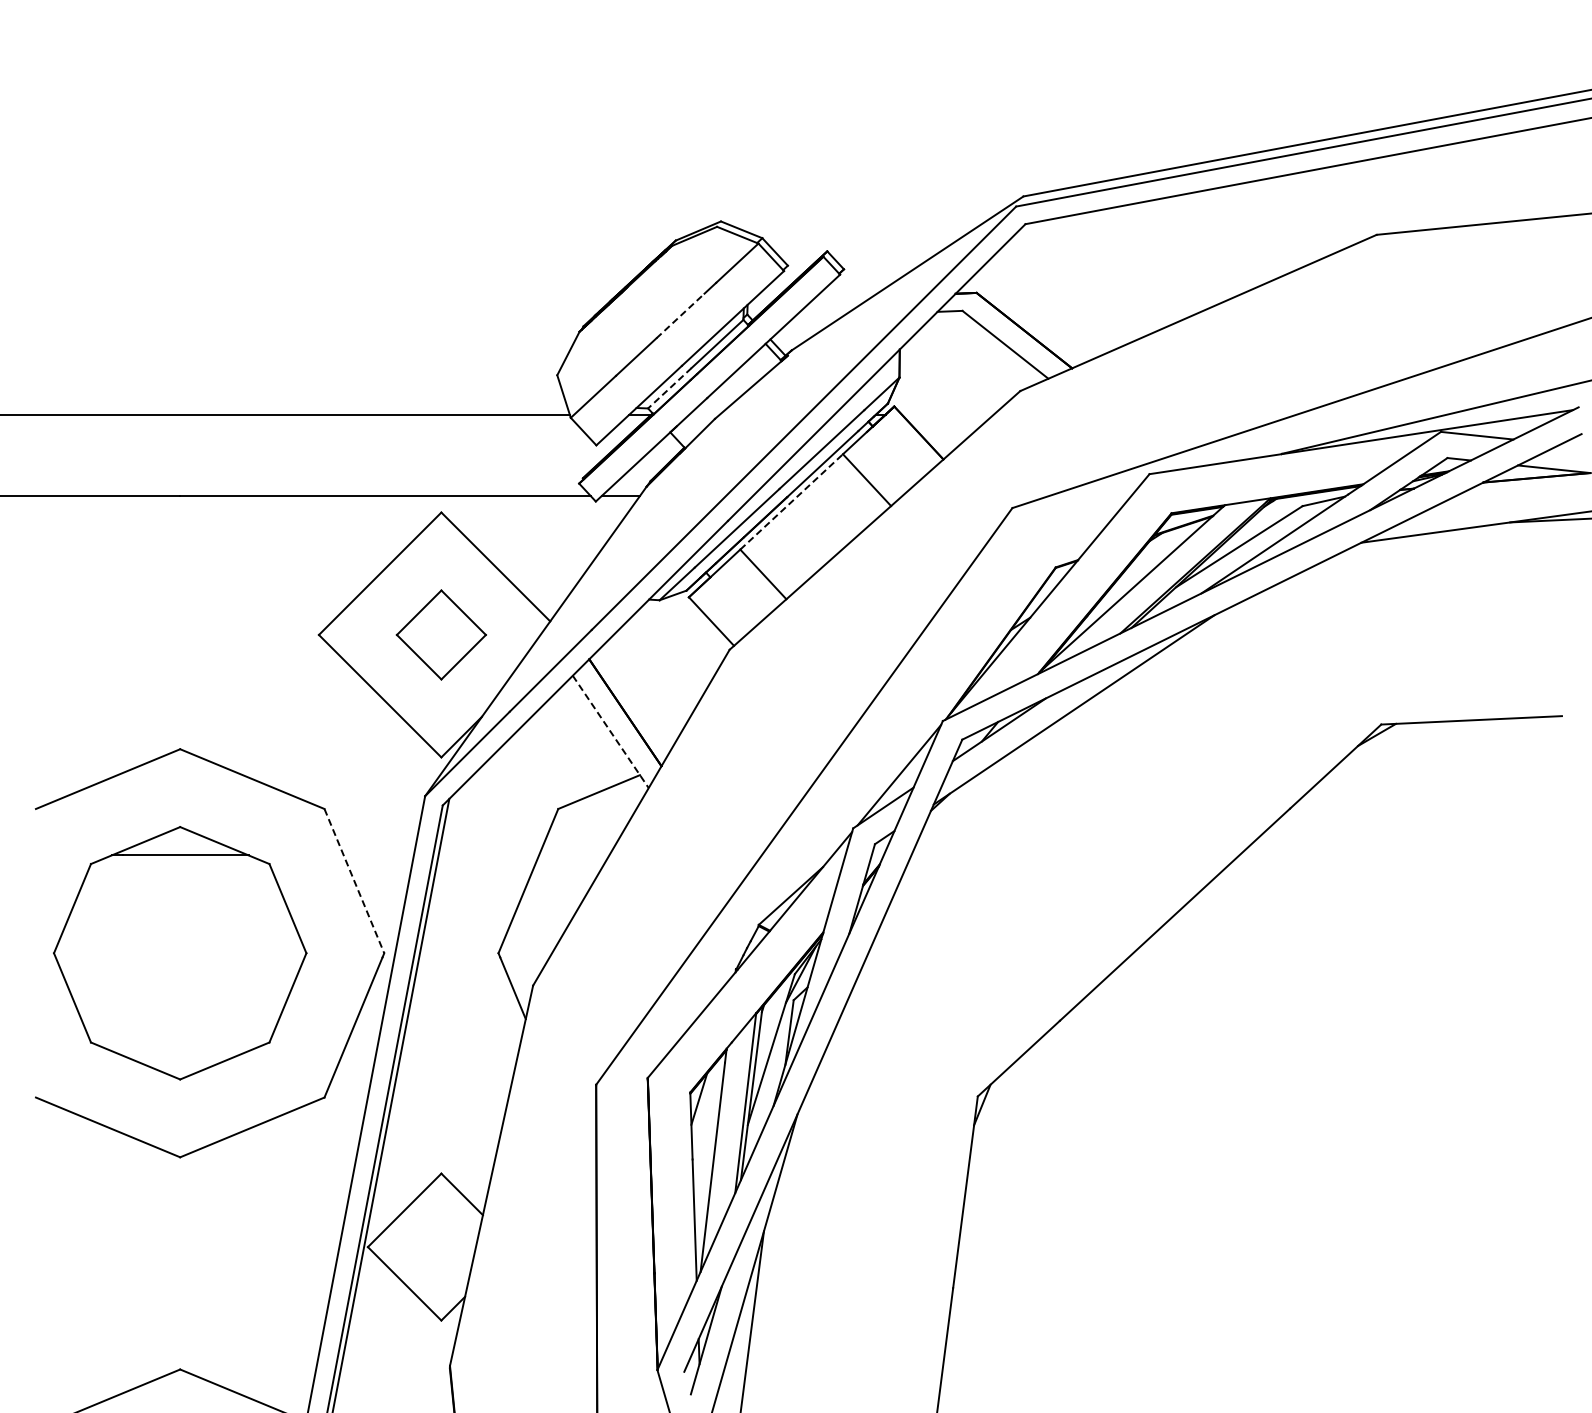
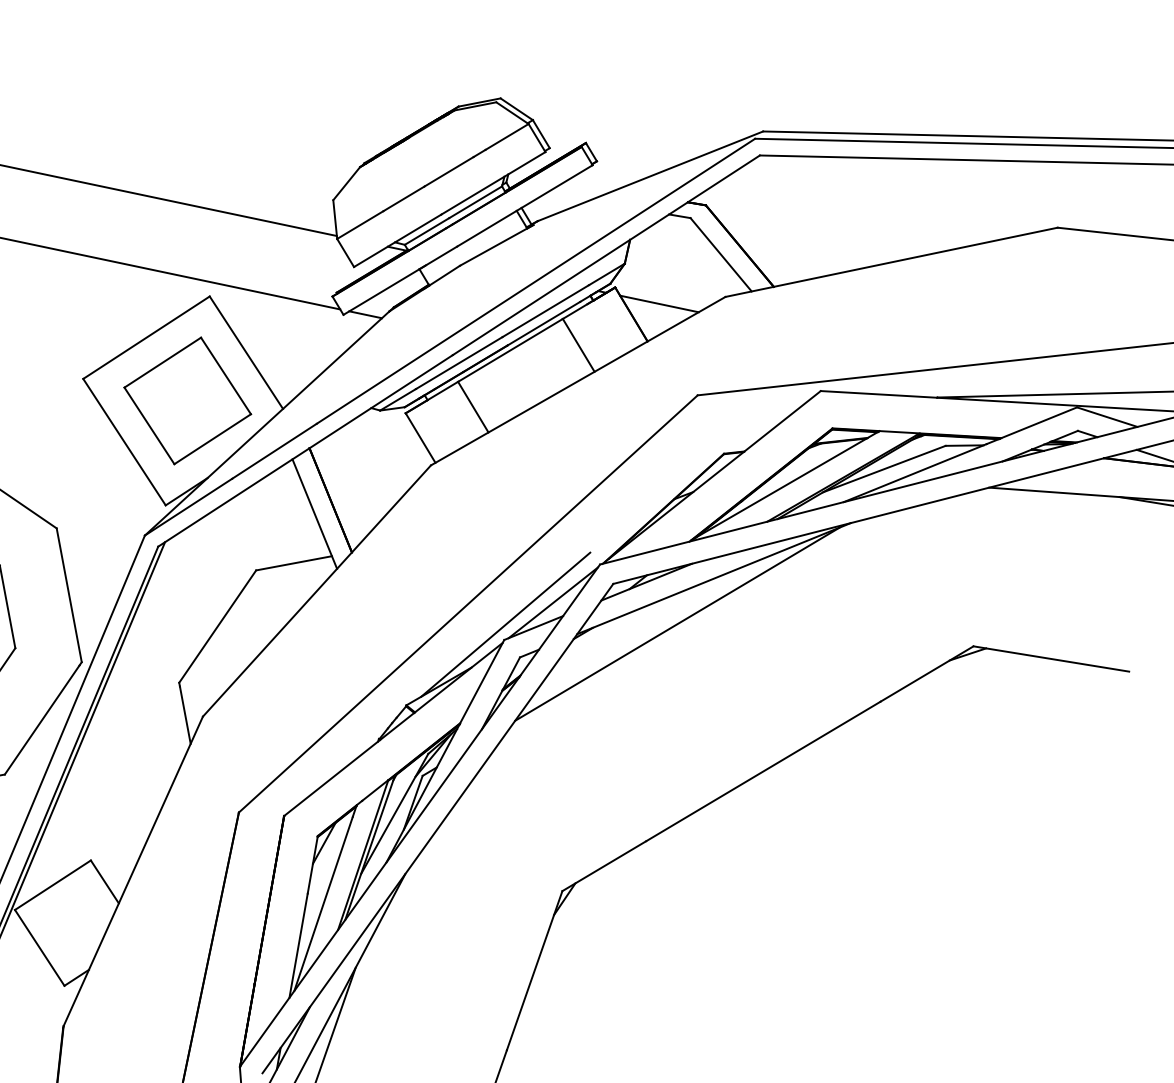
line: (680, 316) -> (448, 172), dashed -> solid
line: (669, 388) -> (426, 231), dashed -> solid
line: (947, 414) -> (659, 303), added
line: (792, 501) -> (511, 350), dashed -> solid
part: (441, 634) -> (187, 400), size x1.67
line: (610, 731) -> (314, 513), dashed -> solid
line: (1043, 769) -> (677, 623), added
line: (851, 810) -> (506, 624), added
line: (354, 881) -> (69, 595), dashed -> solid

